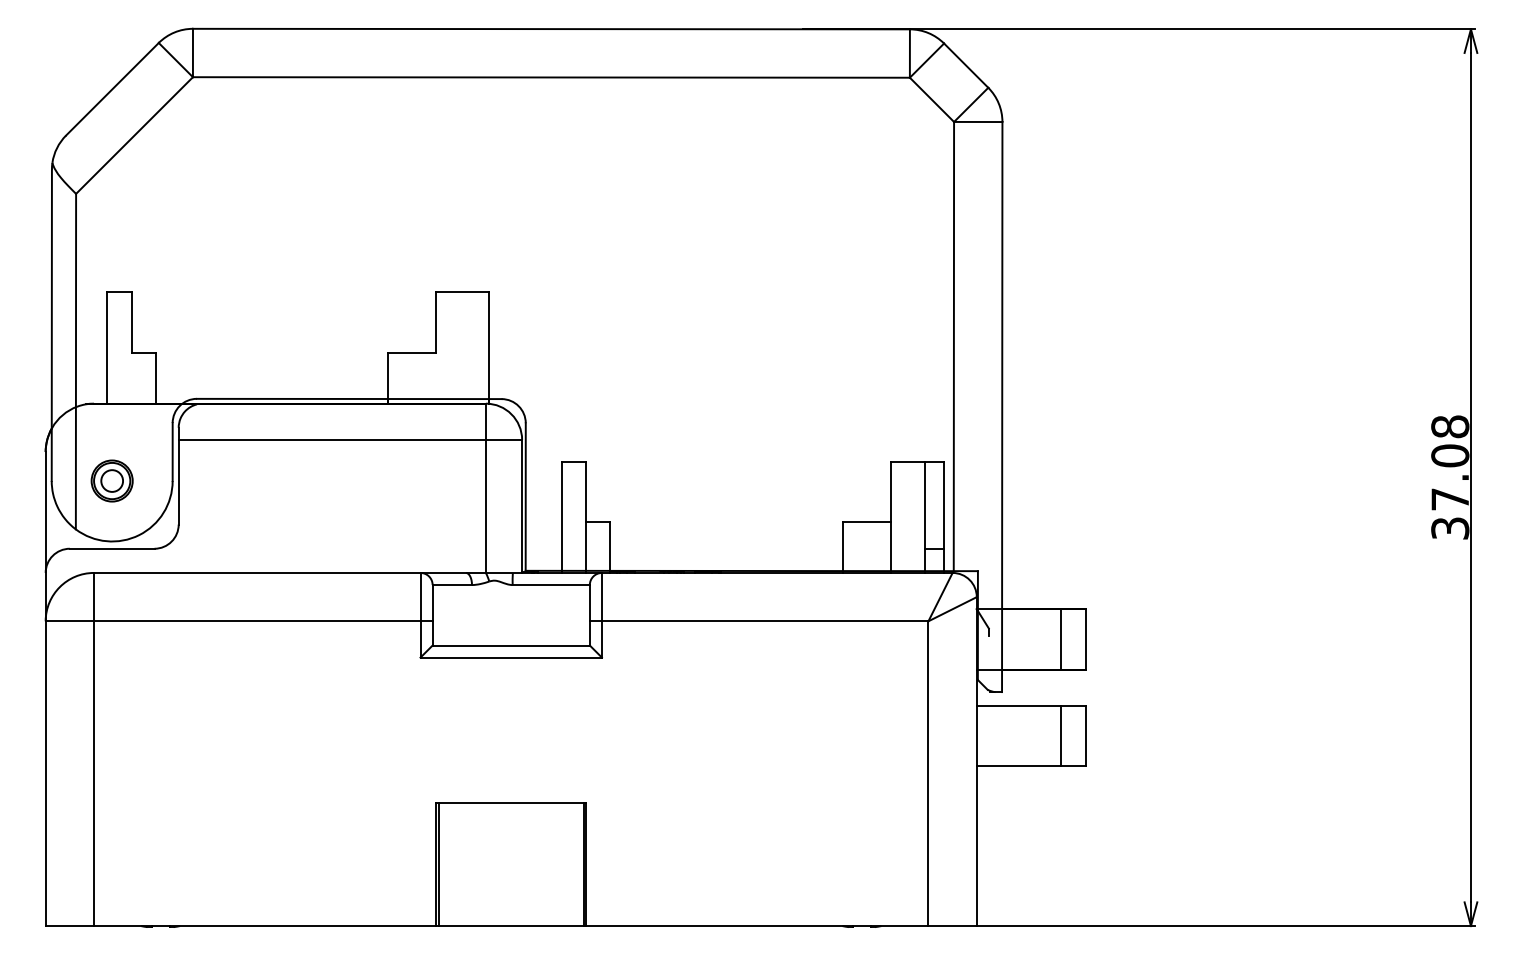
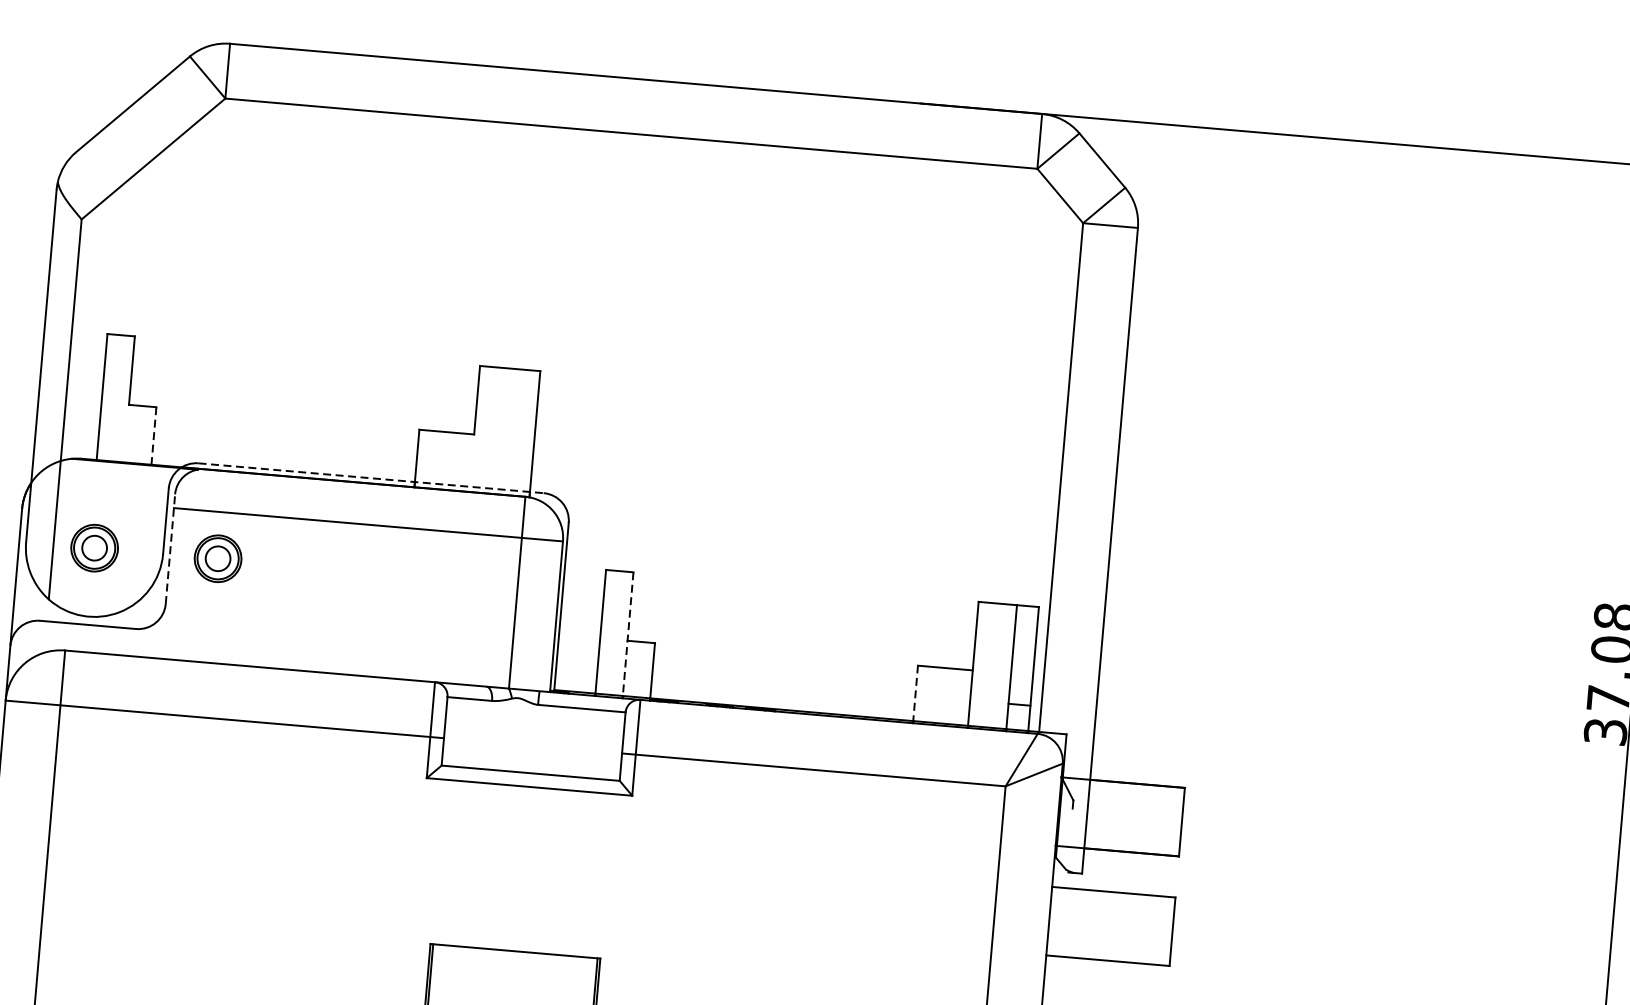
line: (155, 378) -> (153, 436), solid -> dashed
line: (349, 398) -> (371, 477), solid -> dashed
line: (178, 475) -> (170, 548), solid -> dashed
part: (220, 480) -> (217, 558), added
line: (586, 517) -> (628, 635), solid -> dashed
line: (842, 547) -> (915, 694), solid -> dashed
line: (1061, 639) -> (1154, 819), removed
line: (1061, 735) -> (1145, 928), removed

